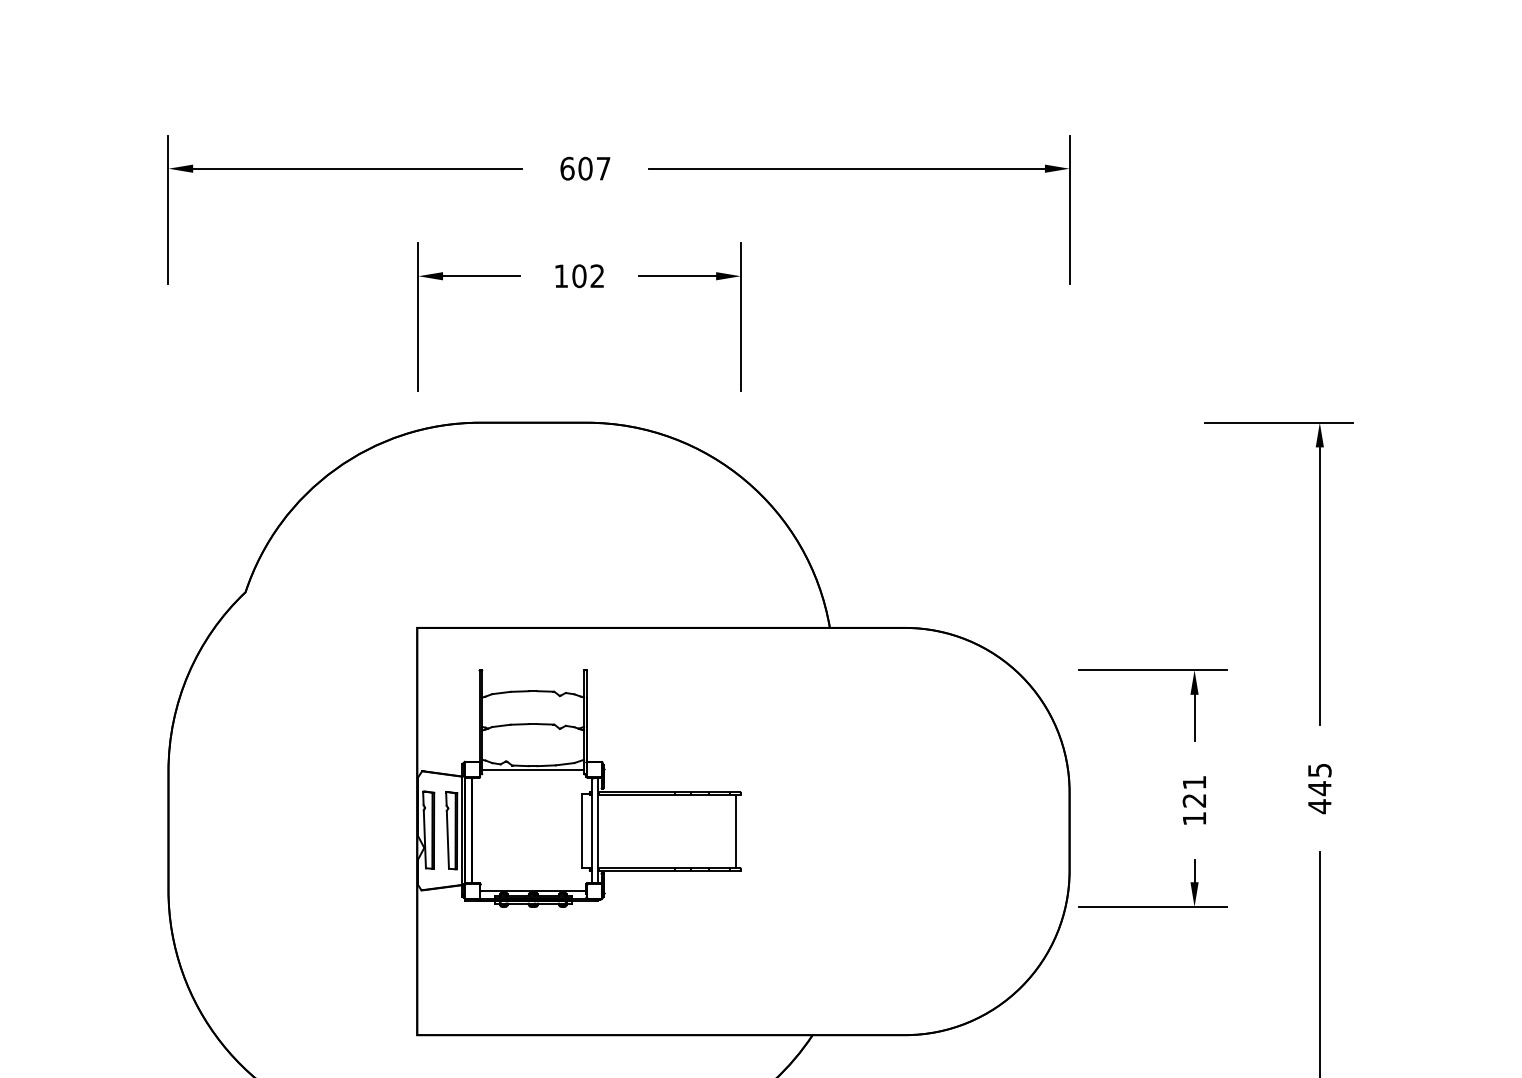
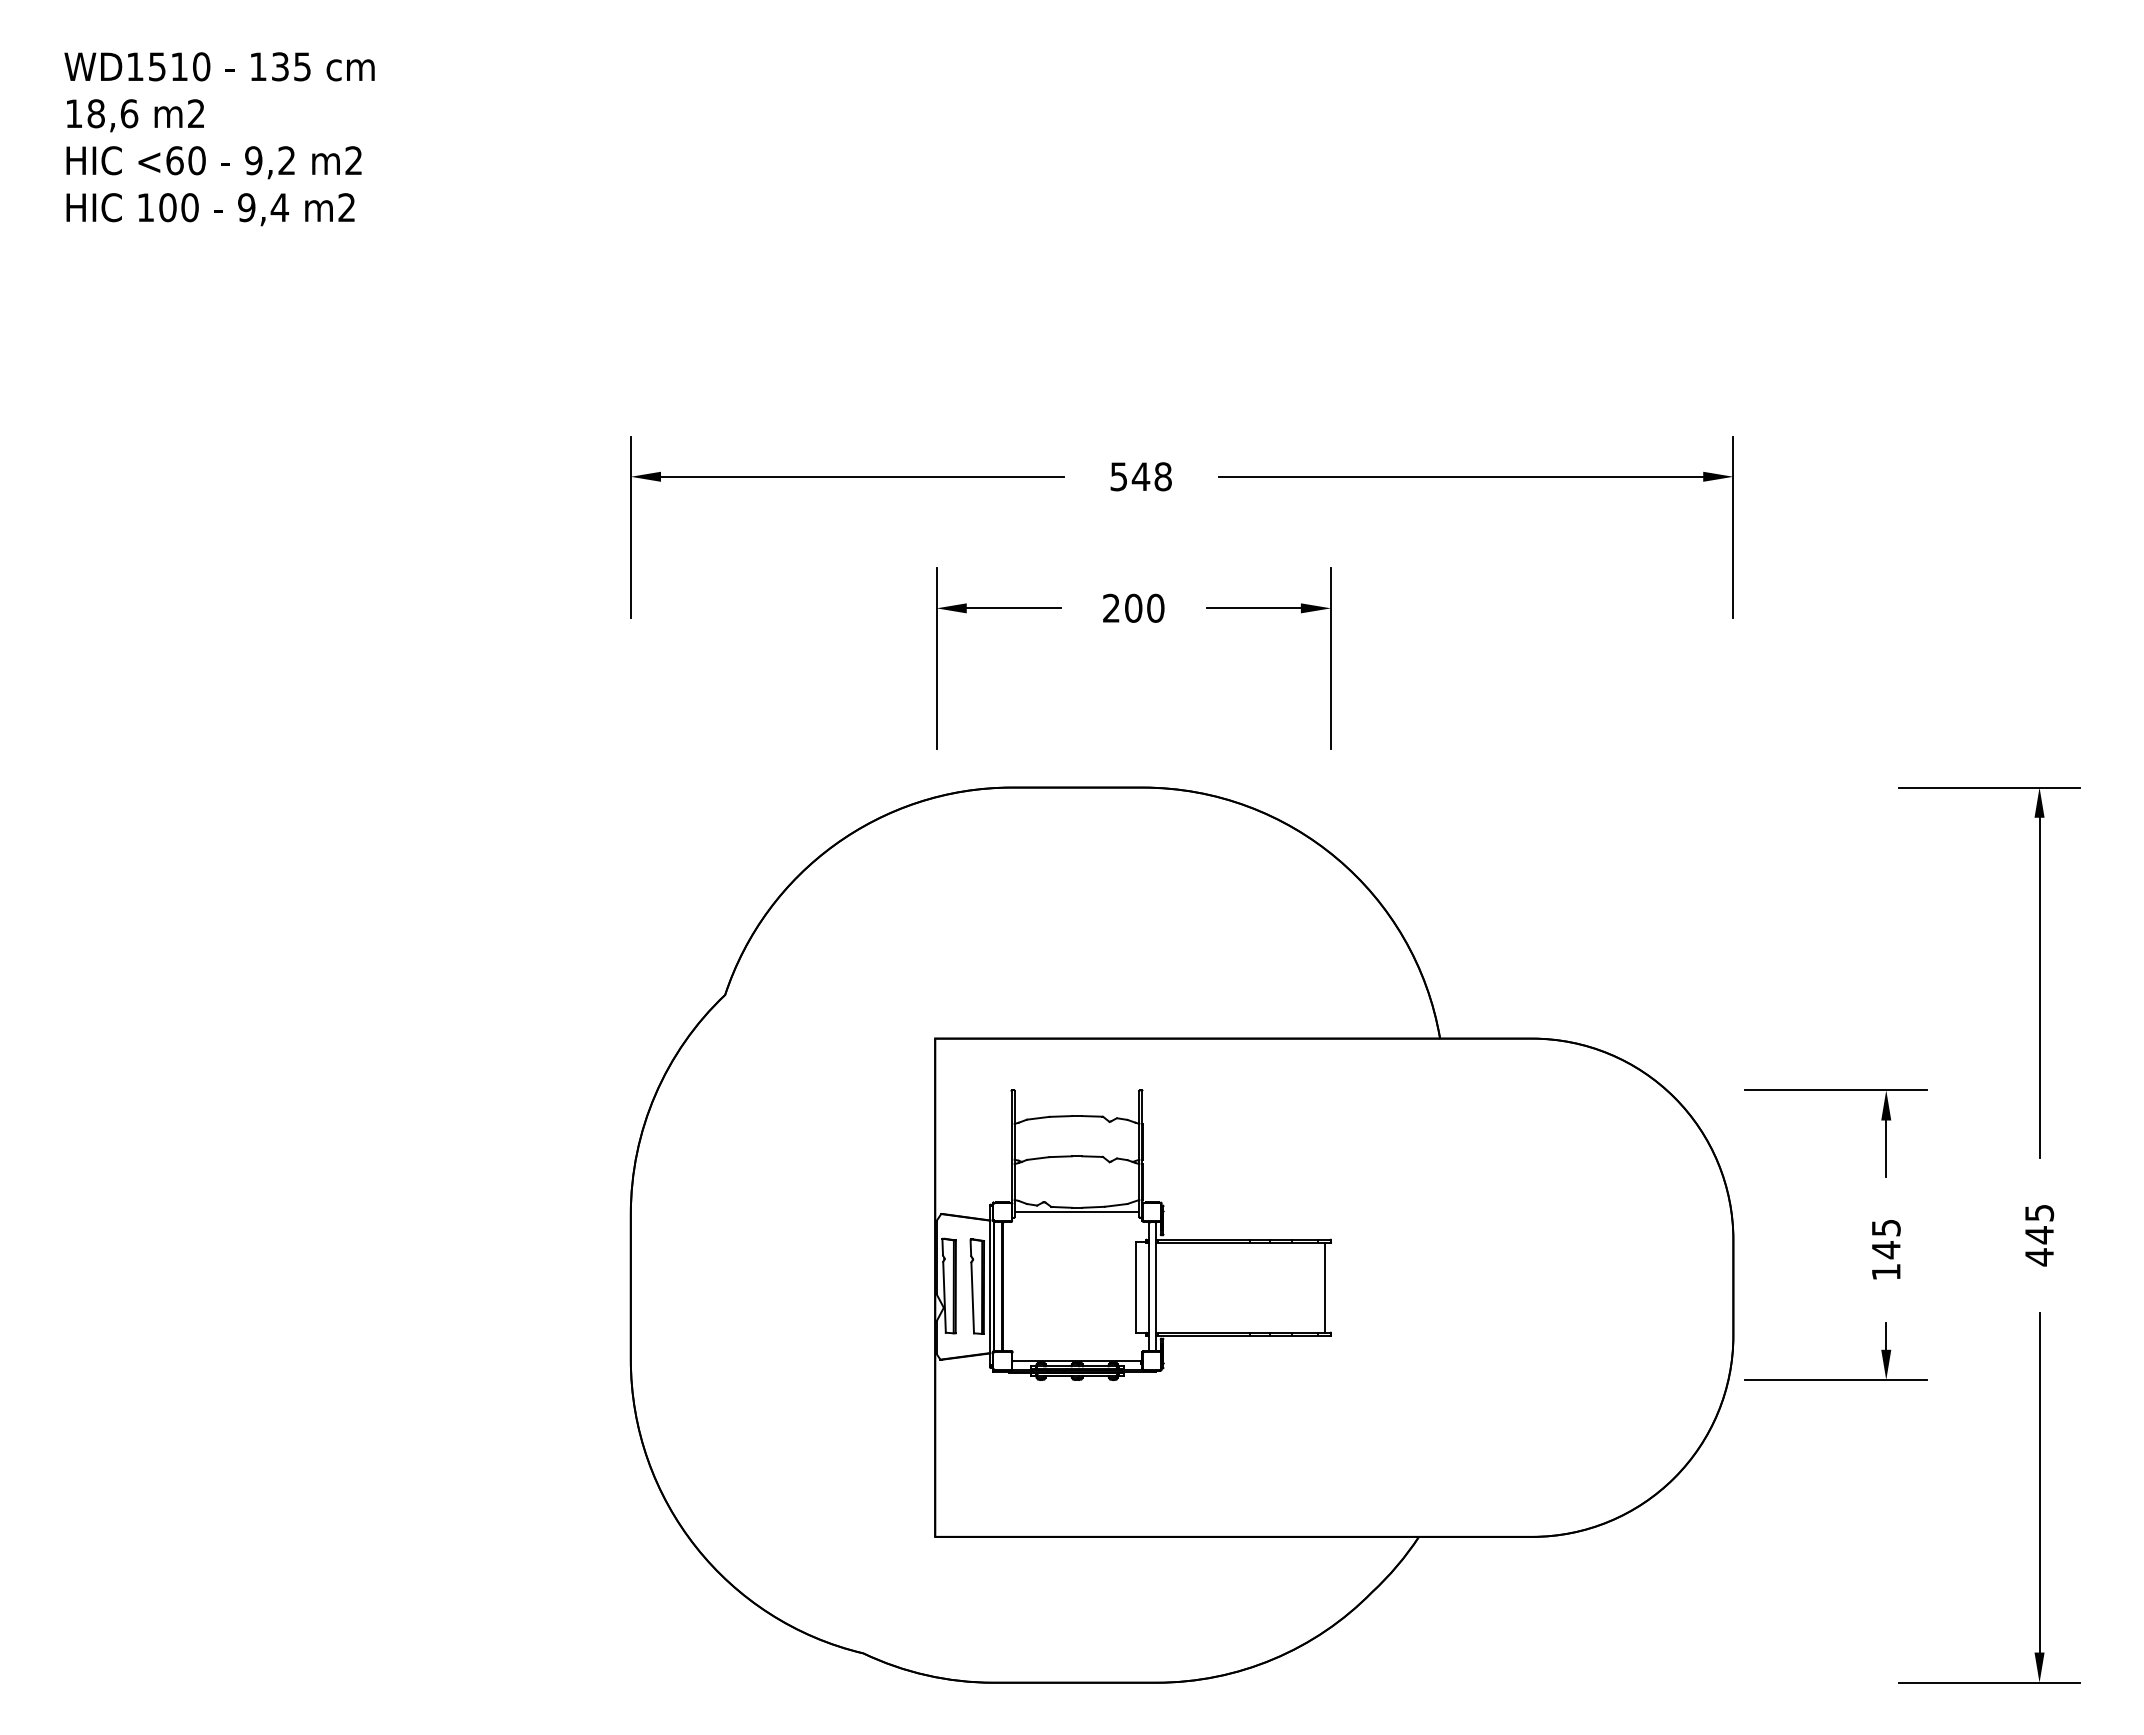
text: (585, 168) -> (1140, 476), 607 -> 548
text: (579, 275) -> (1133, 607), 102 -> 200
text: (1193, 792) -> (1885, 1239), 121 -> 145

